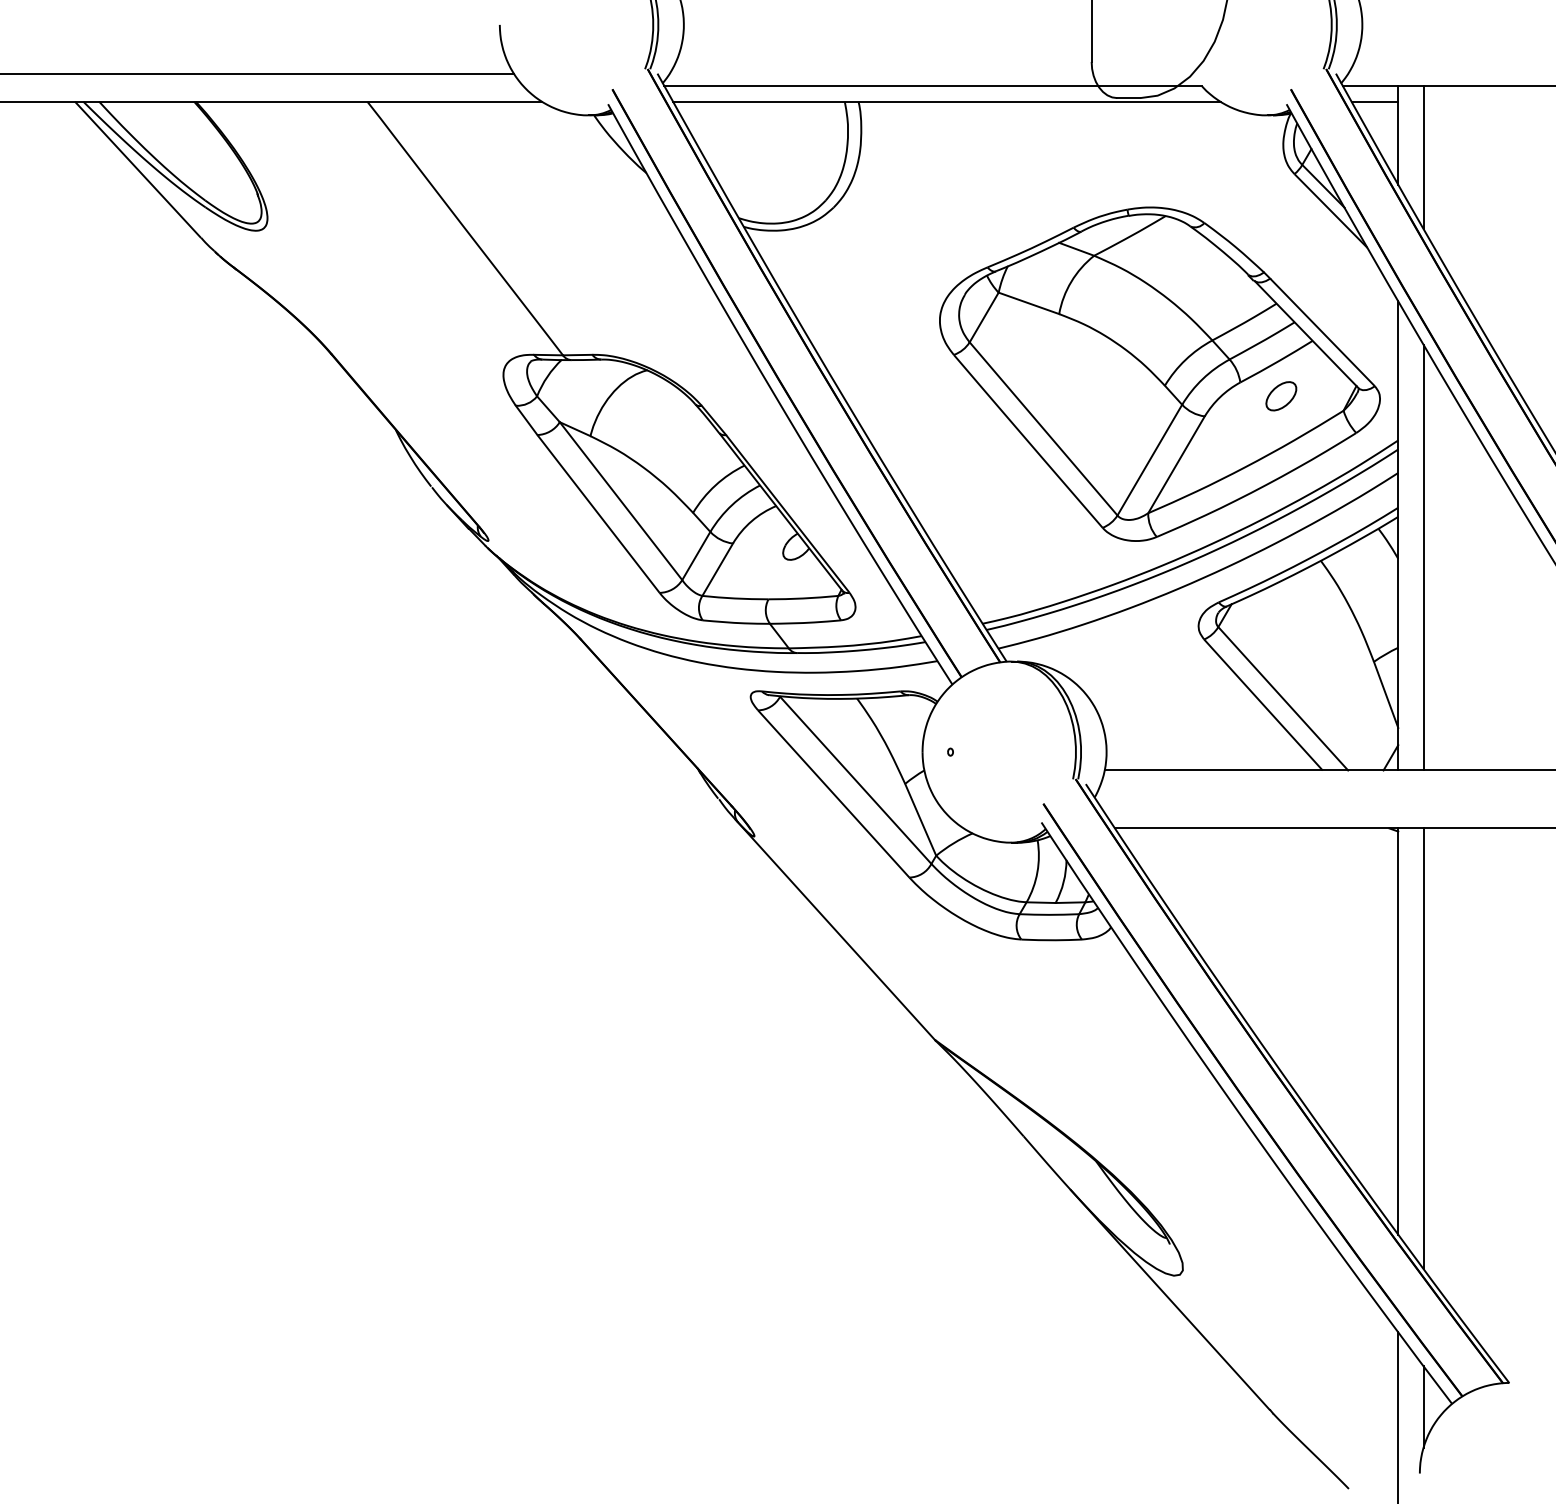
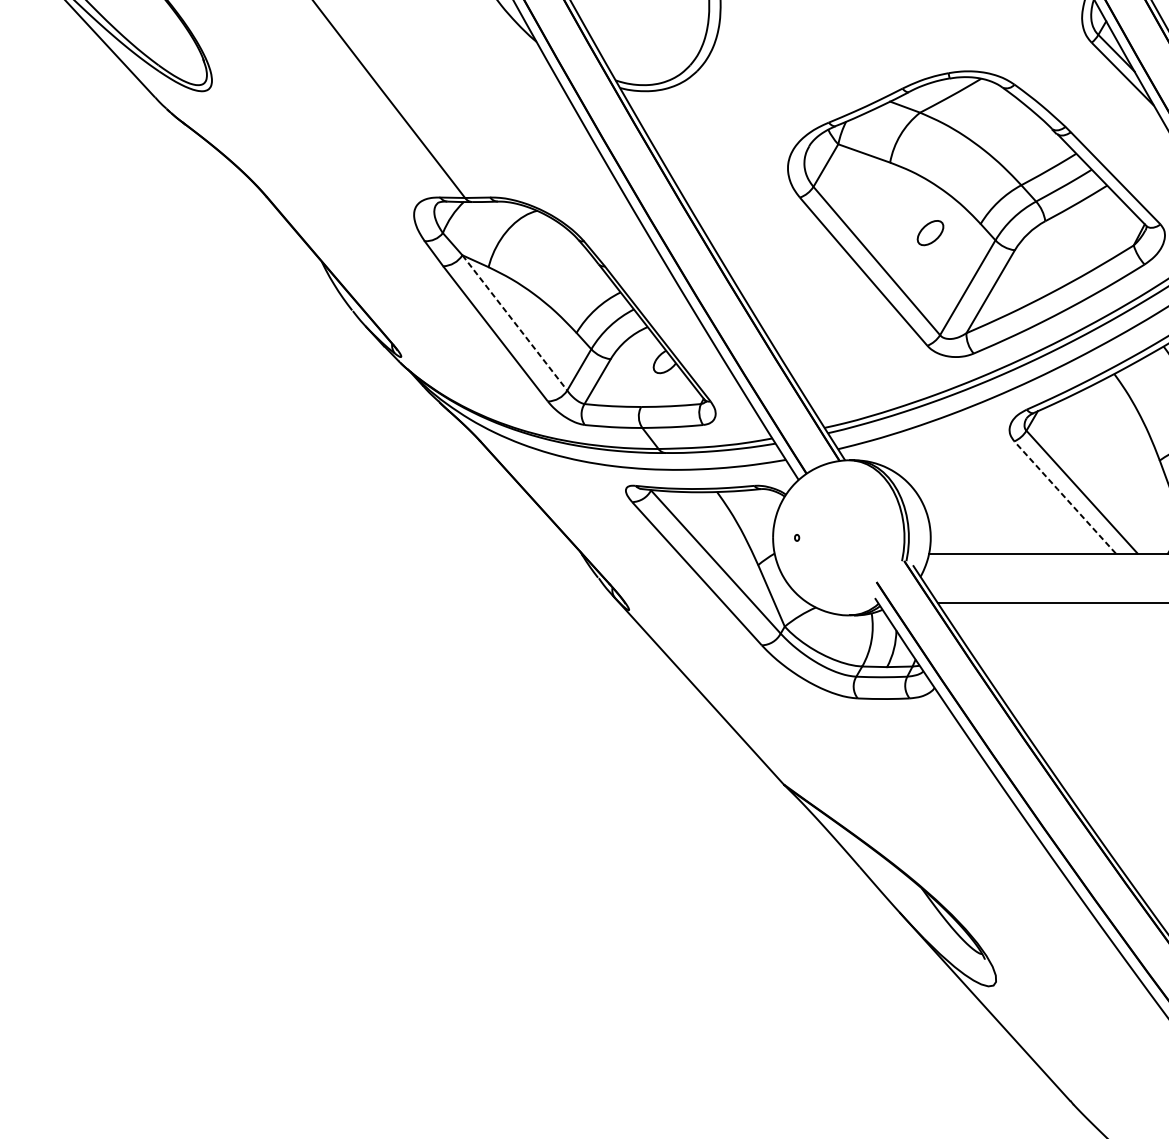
part: (1281, 396) -> (930, 233), moved
line: (621, 501) -> (515, 323), solid -> dashed
line: (1262, 704) -> (1064, 497), solid -> dashed

